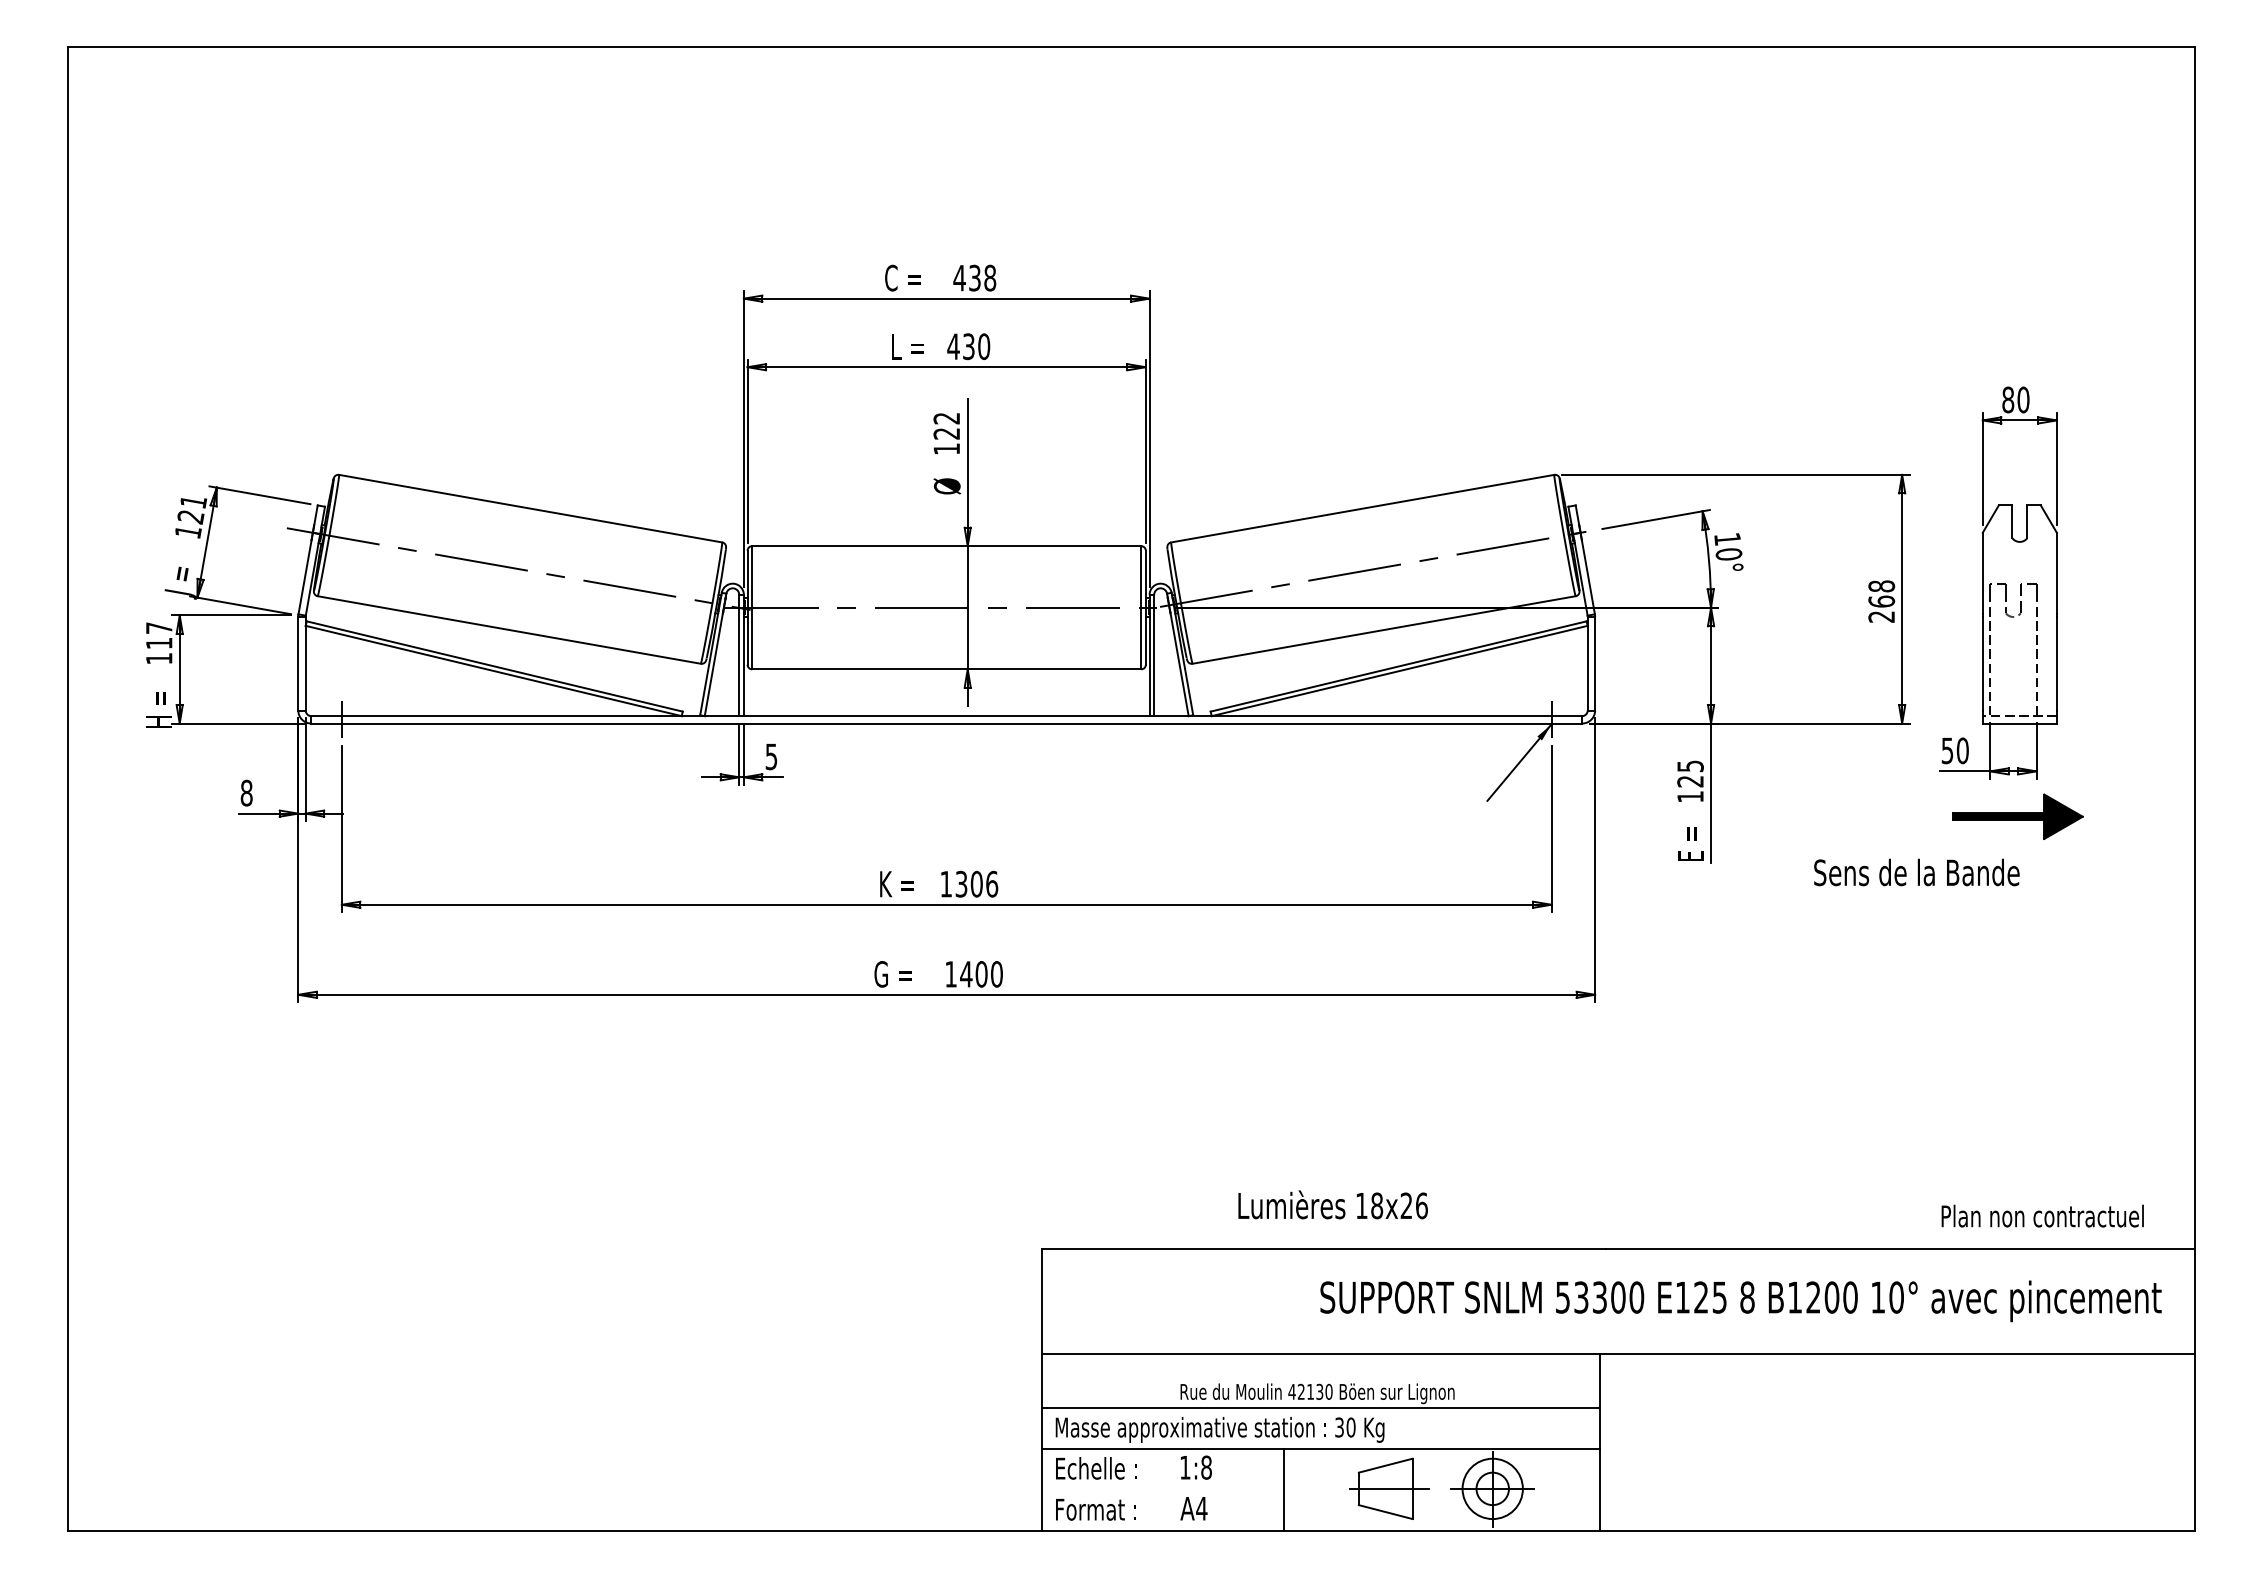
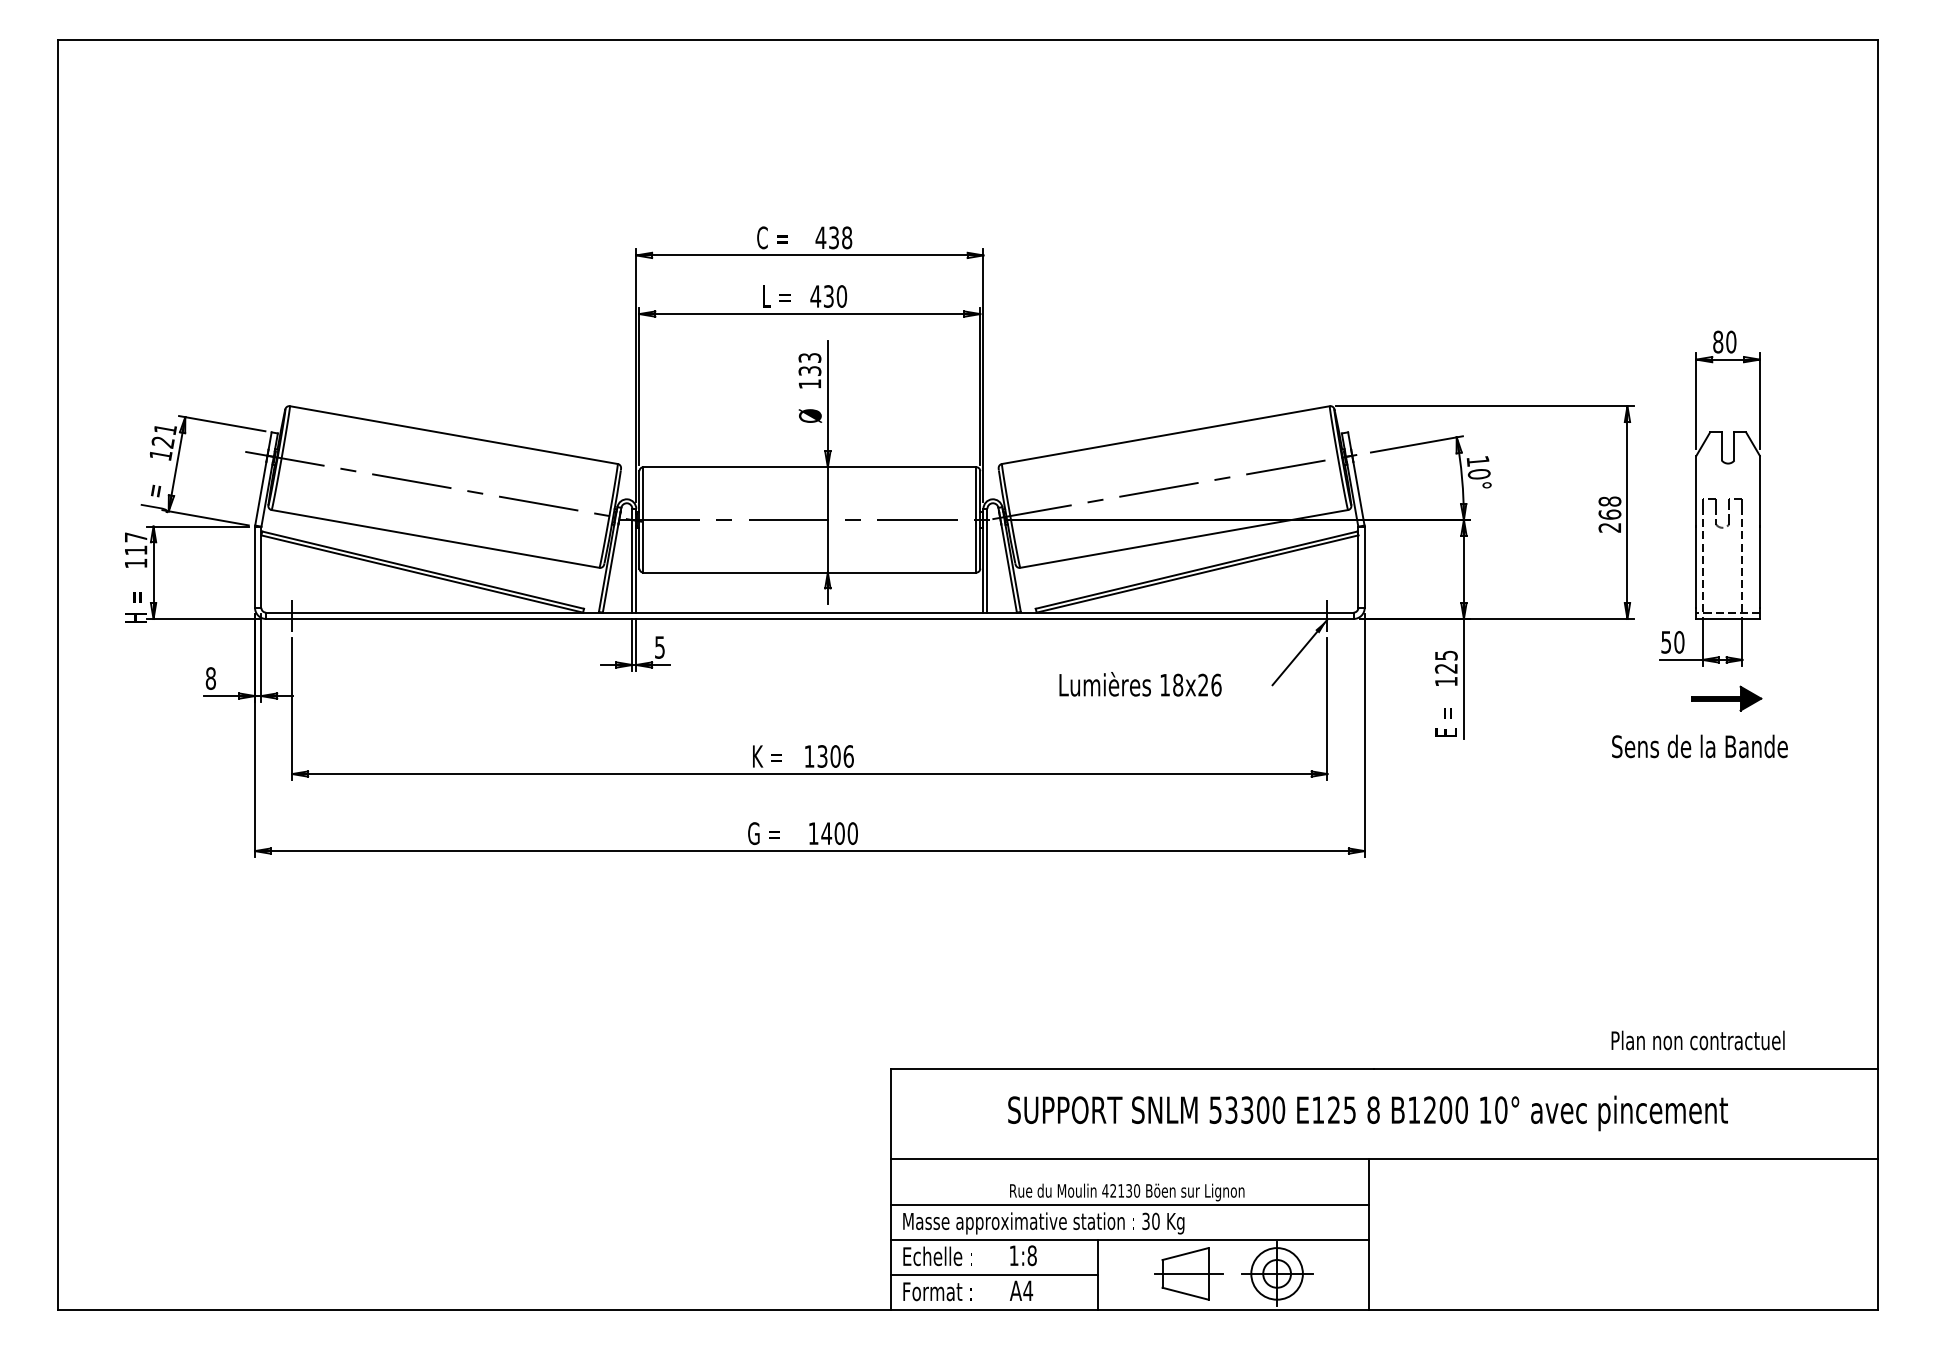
text: (946, 425) -> (809, 363), 122 -> 133
part: (2017, 816) -> (1726, 698), size x0.62
text: (1916, 872) -> (1699, 746), moved
text: (1332, 1204) -> (1139, 683), moved
text: (2042, 1215) -> (1697, 1039), moved
text: (1740, 1301) -> (1367, 1113), moved
line: (1162, 1489) -> (994, 1274), added

